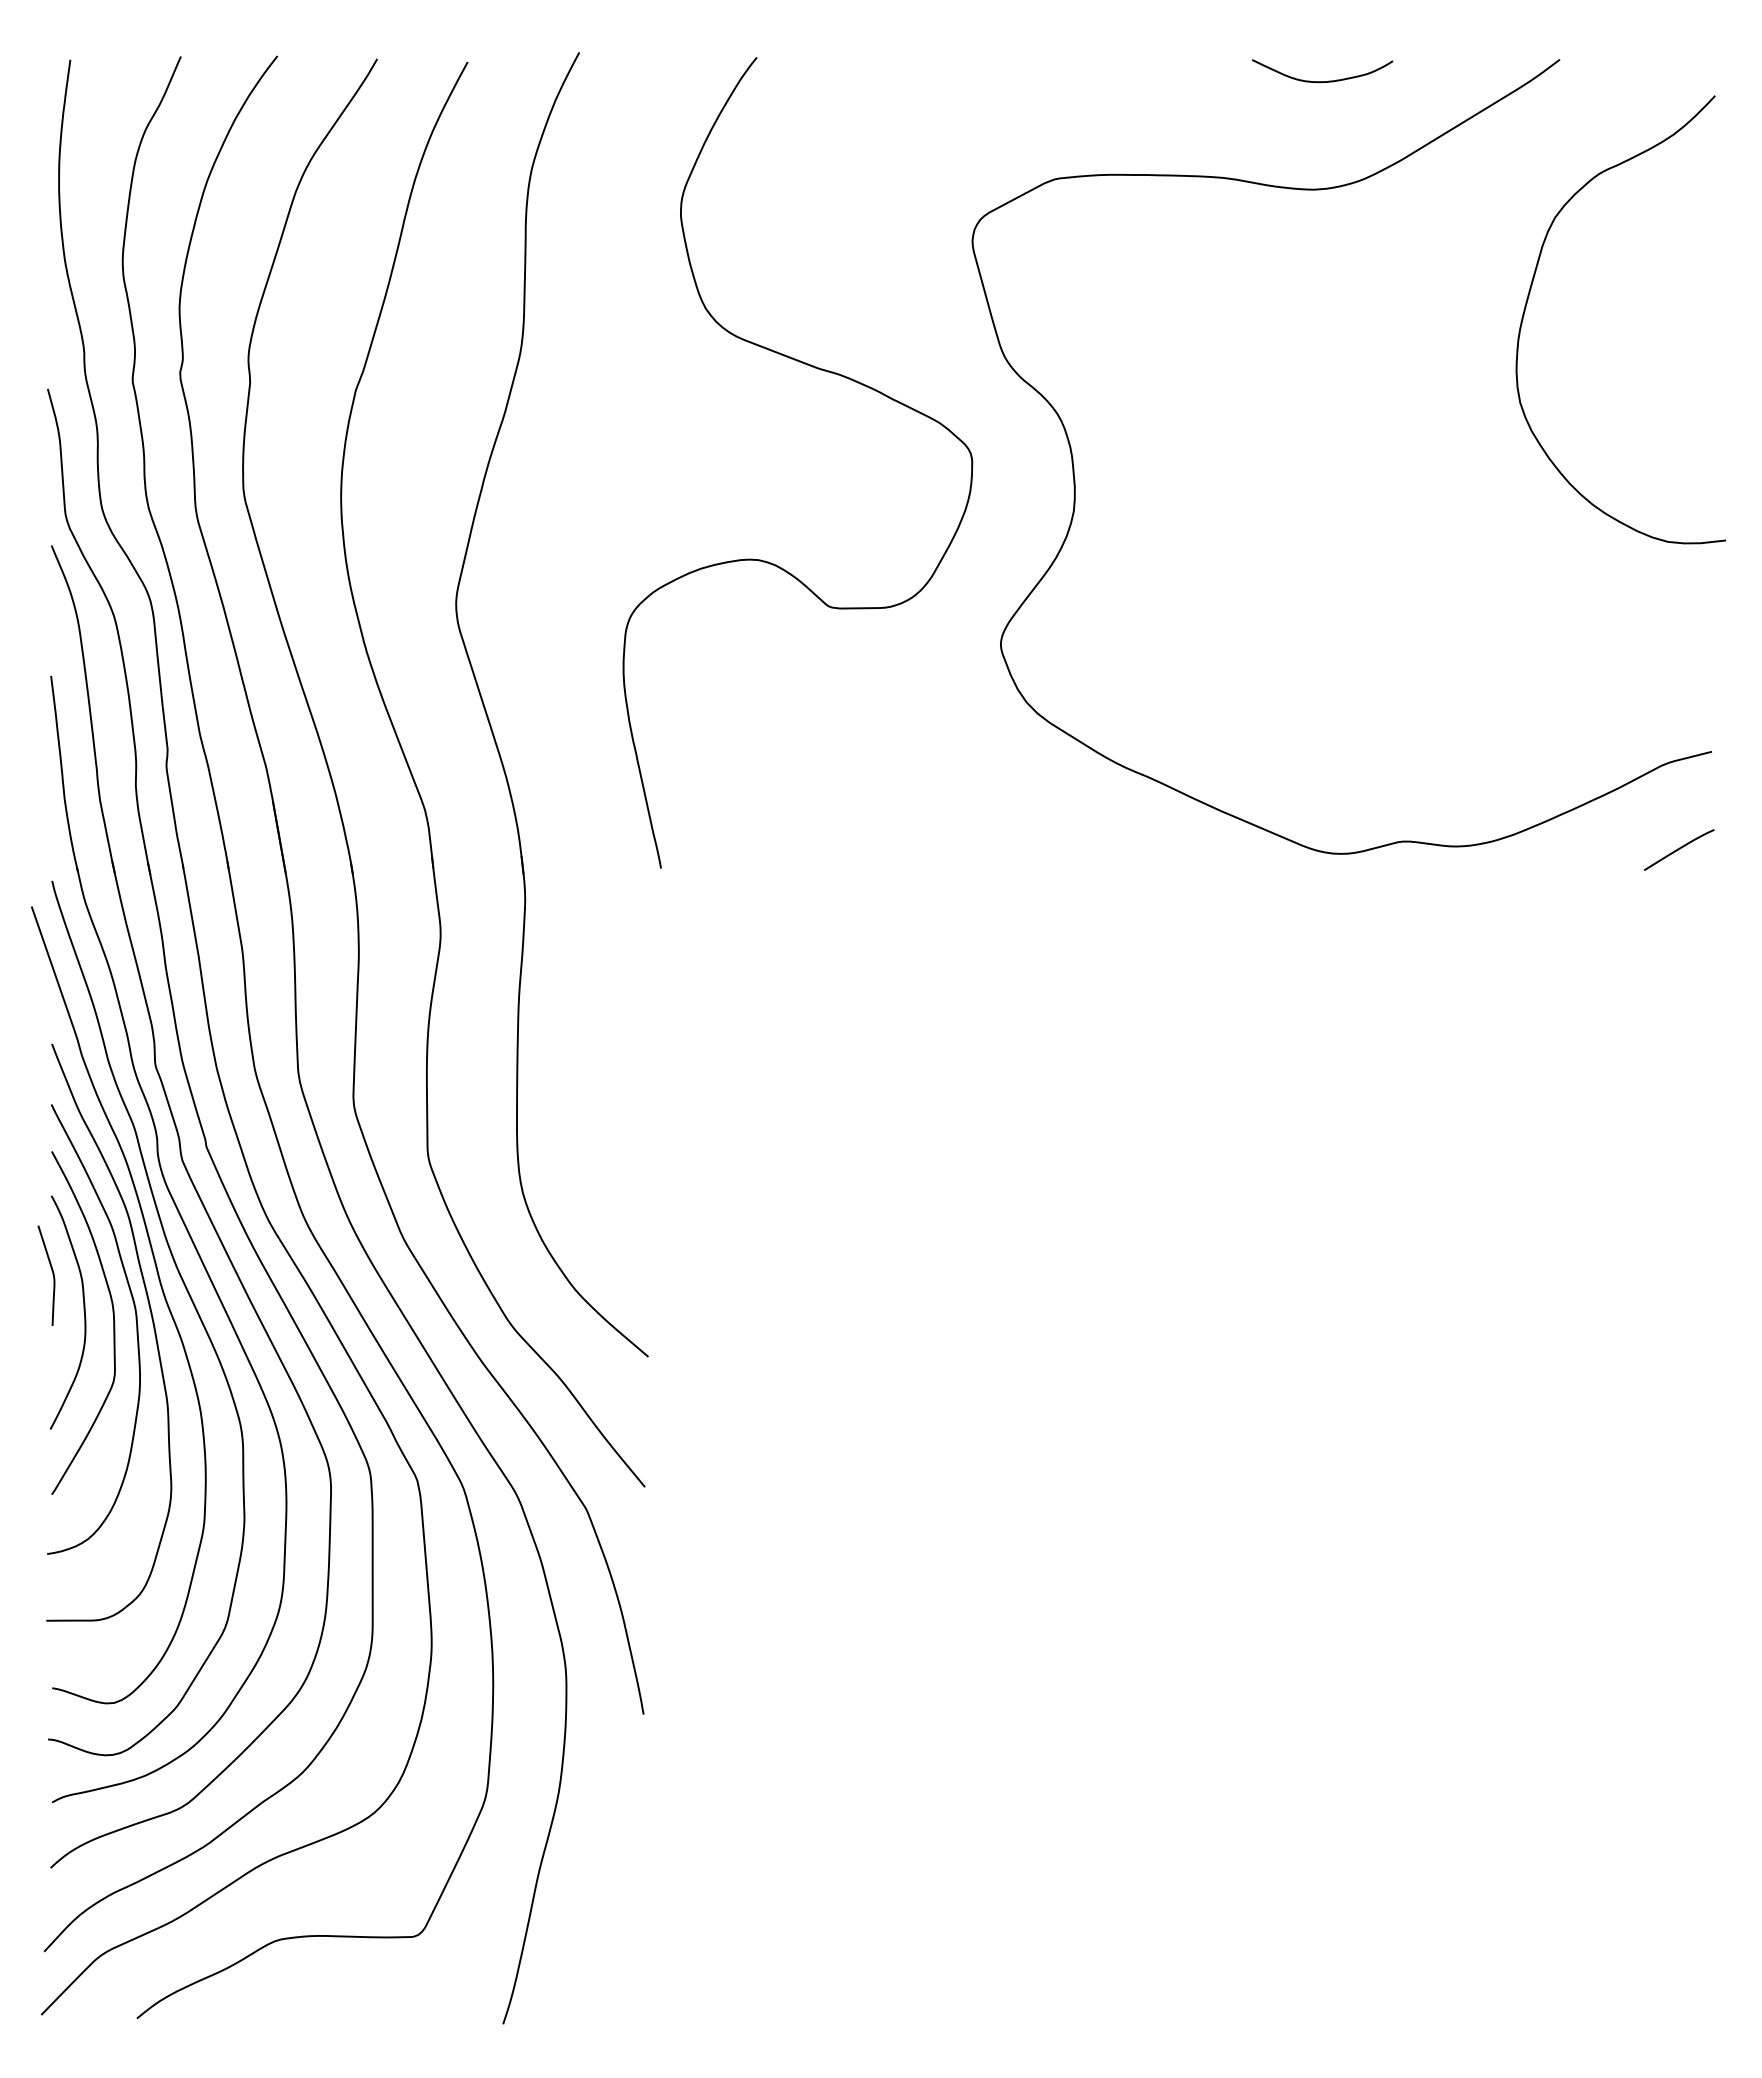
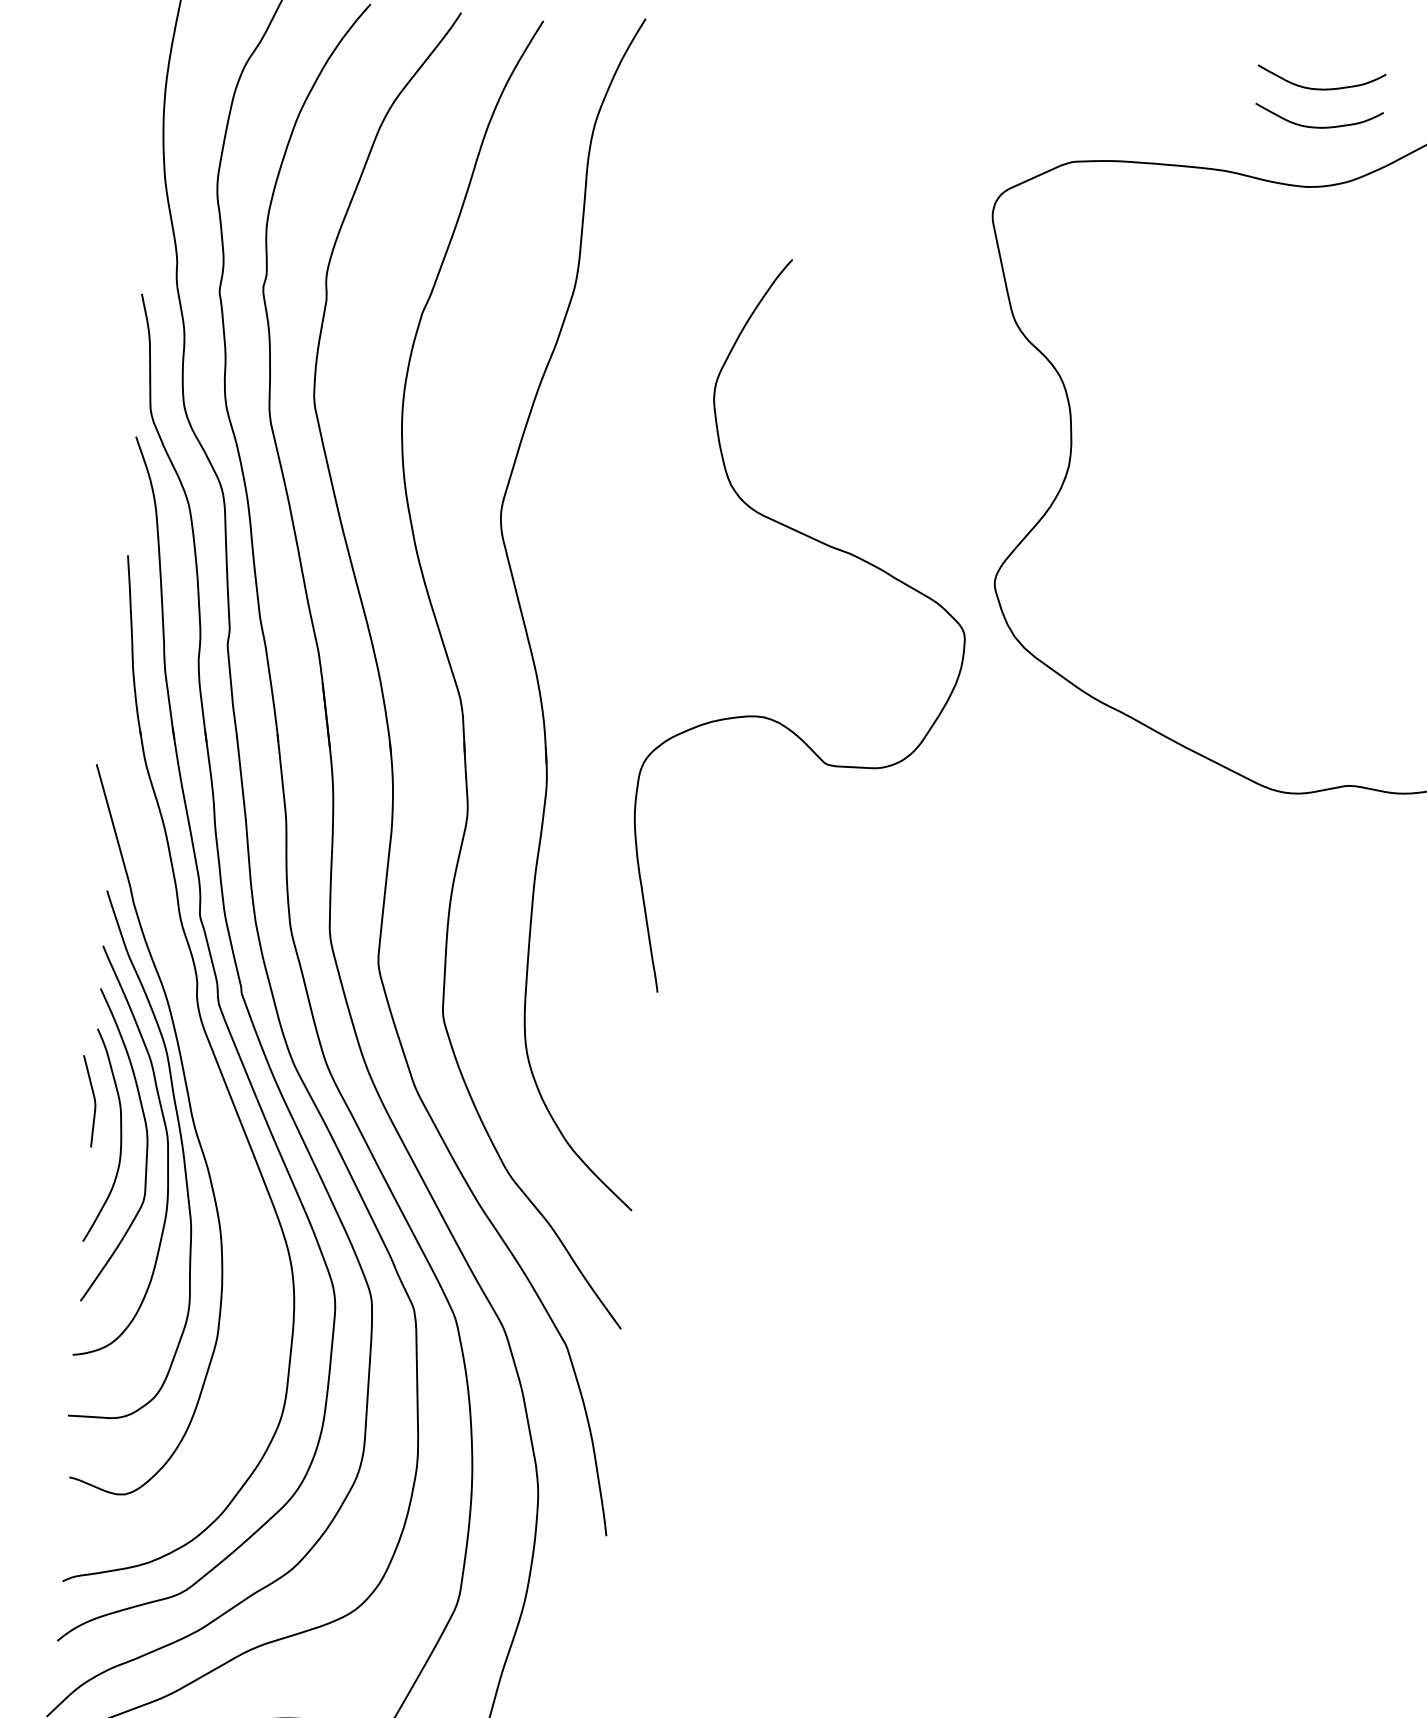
curve: (1322, 123) -> (1318, 127), added
curve: (820, 370) -> (832, 548), moved
curve: (189, 1297) -> (217, 1129), removed

